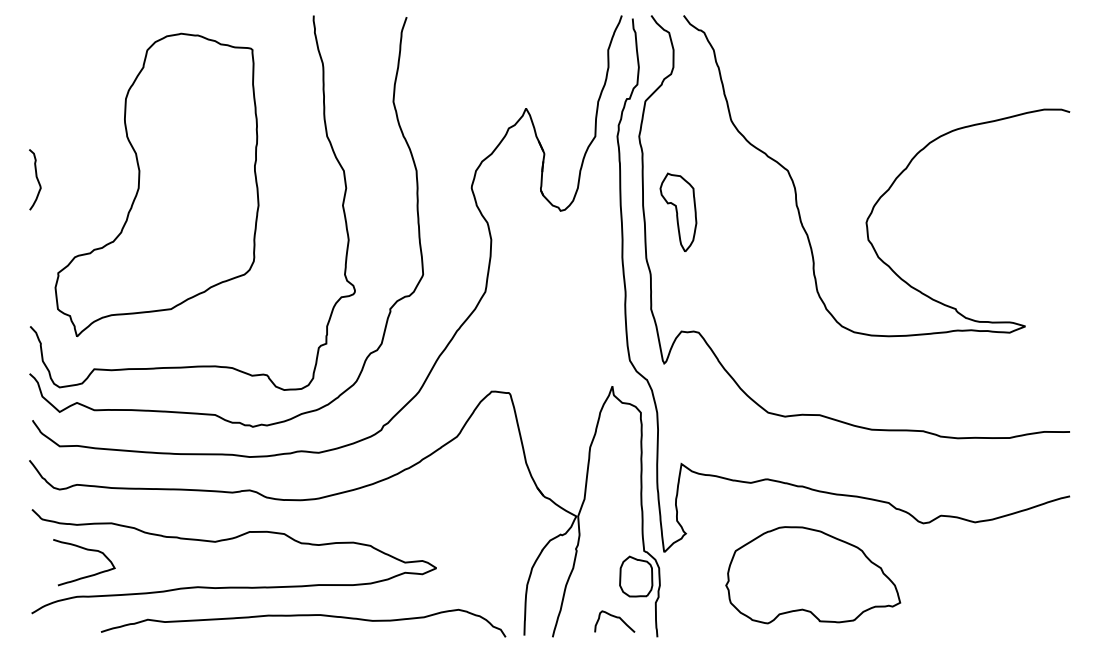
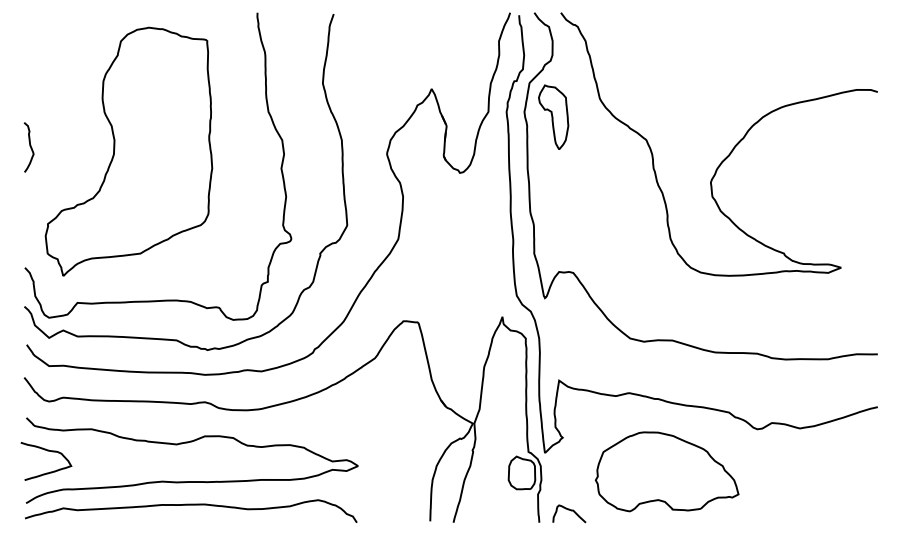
part: (678, 211) -> (553, 116), moved
curve: (85, 550) -> (47, 451), moved
curve: (304, 616) -> (191, 505), moved
curve: (616, 618) -> (570, 511), moved

